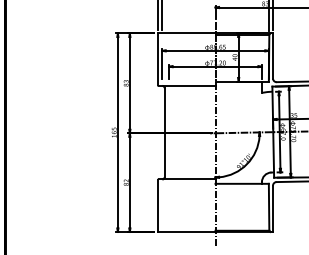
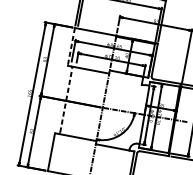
line: (157, 59) -> (71, 46), solid -> dashed
line: (164, 132) -> (66, 100), solid -> dashed

